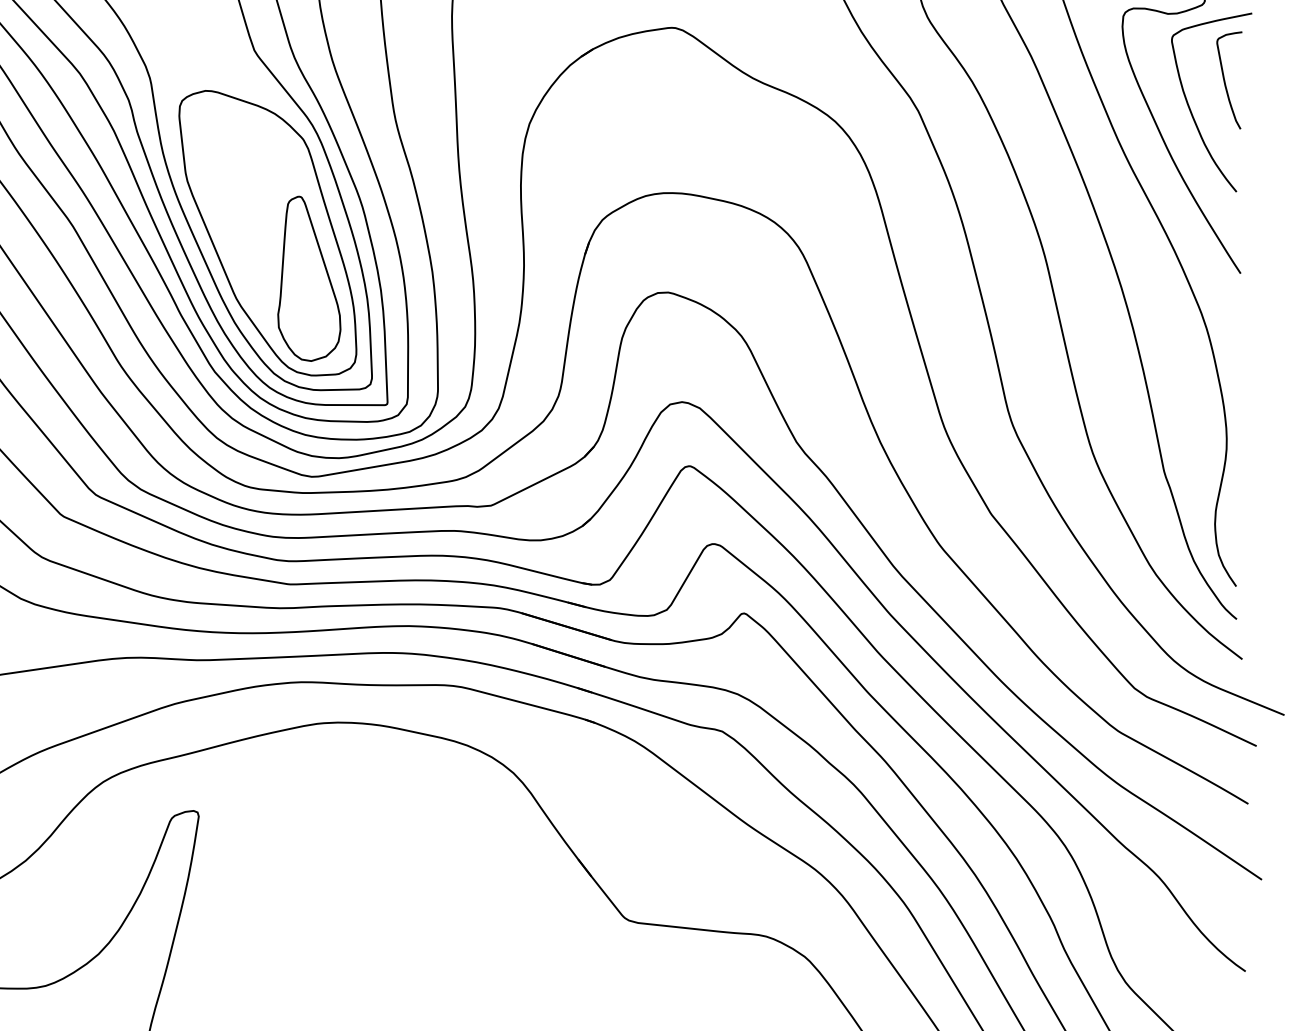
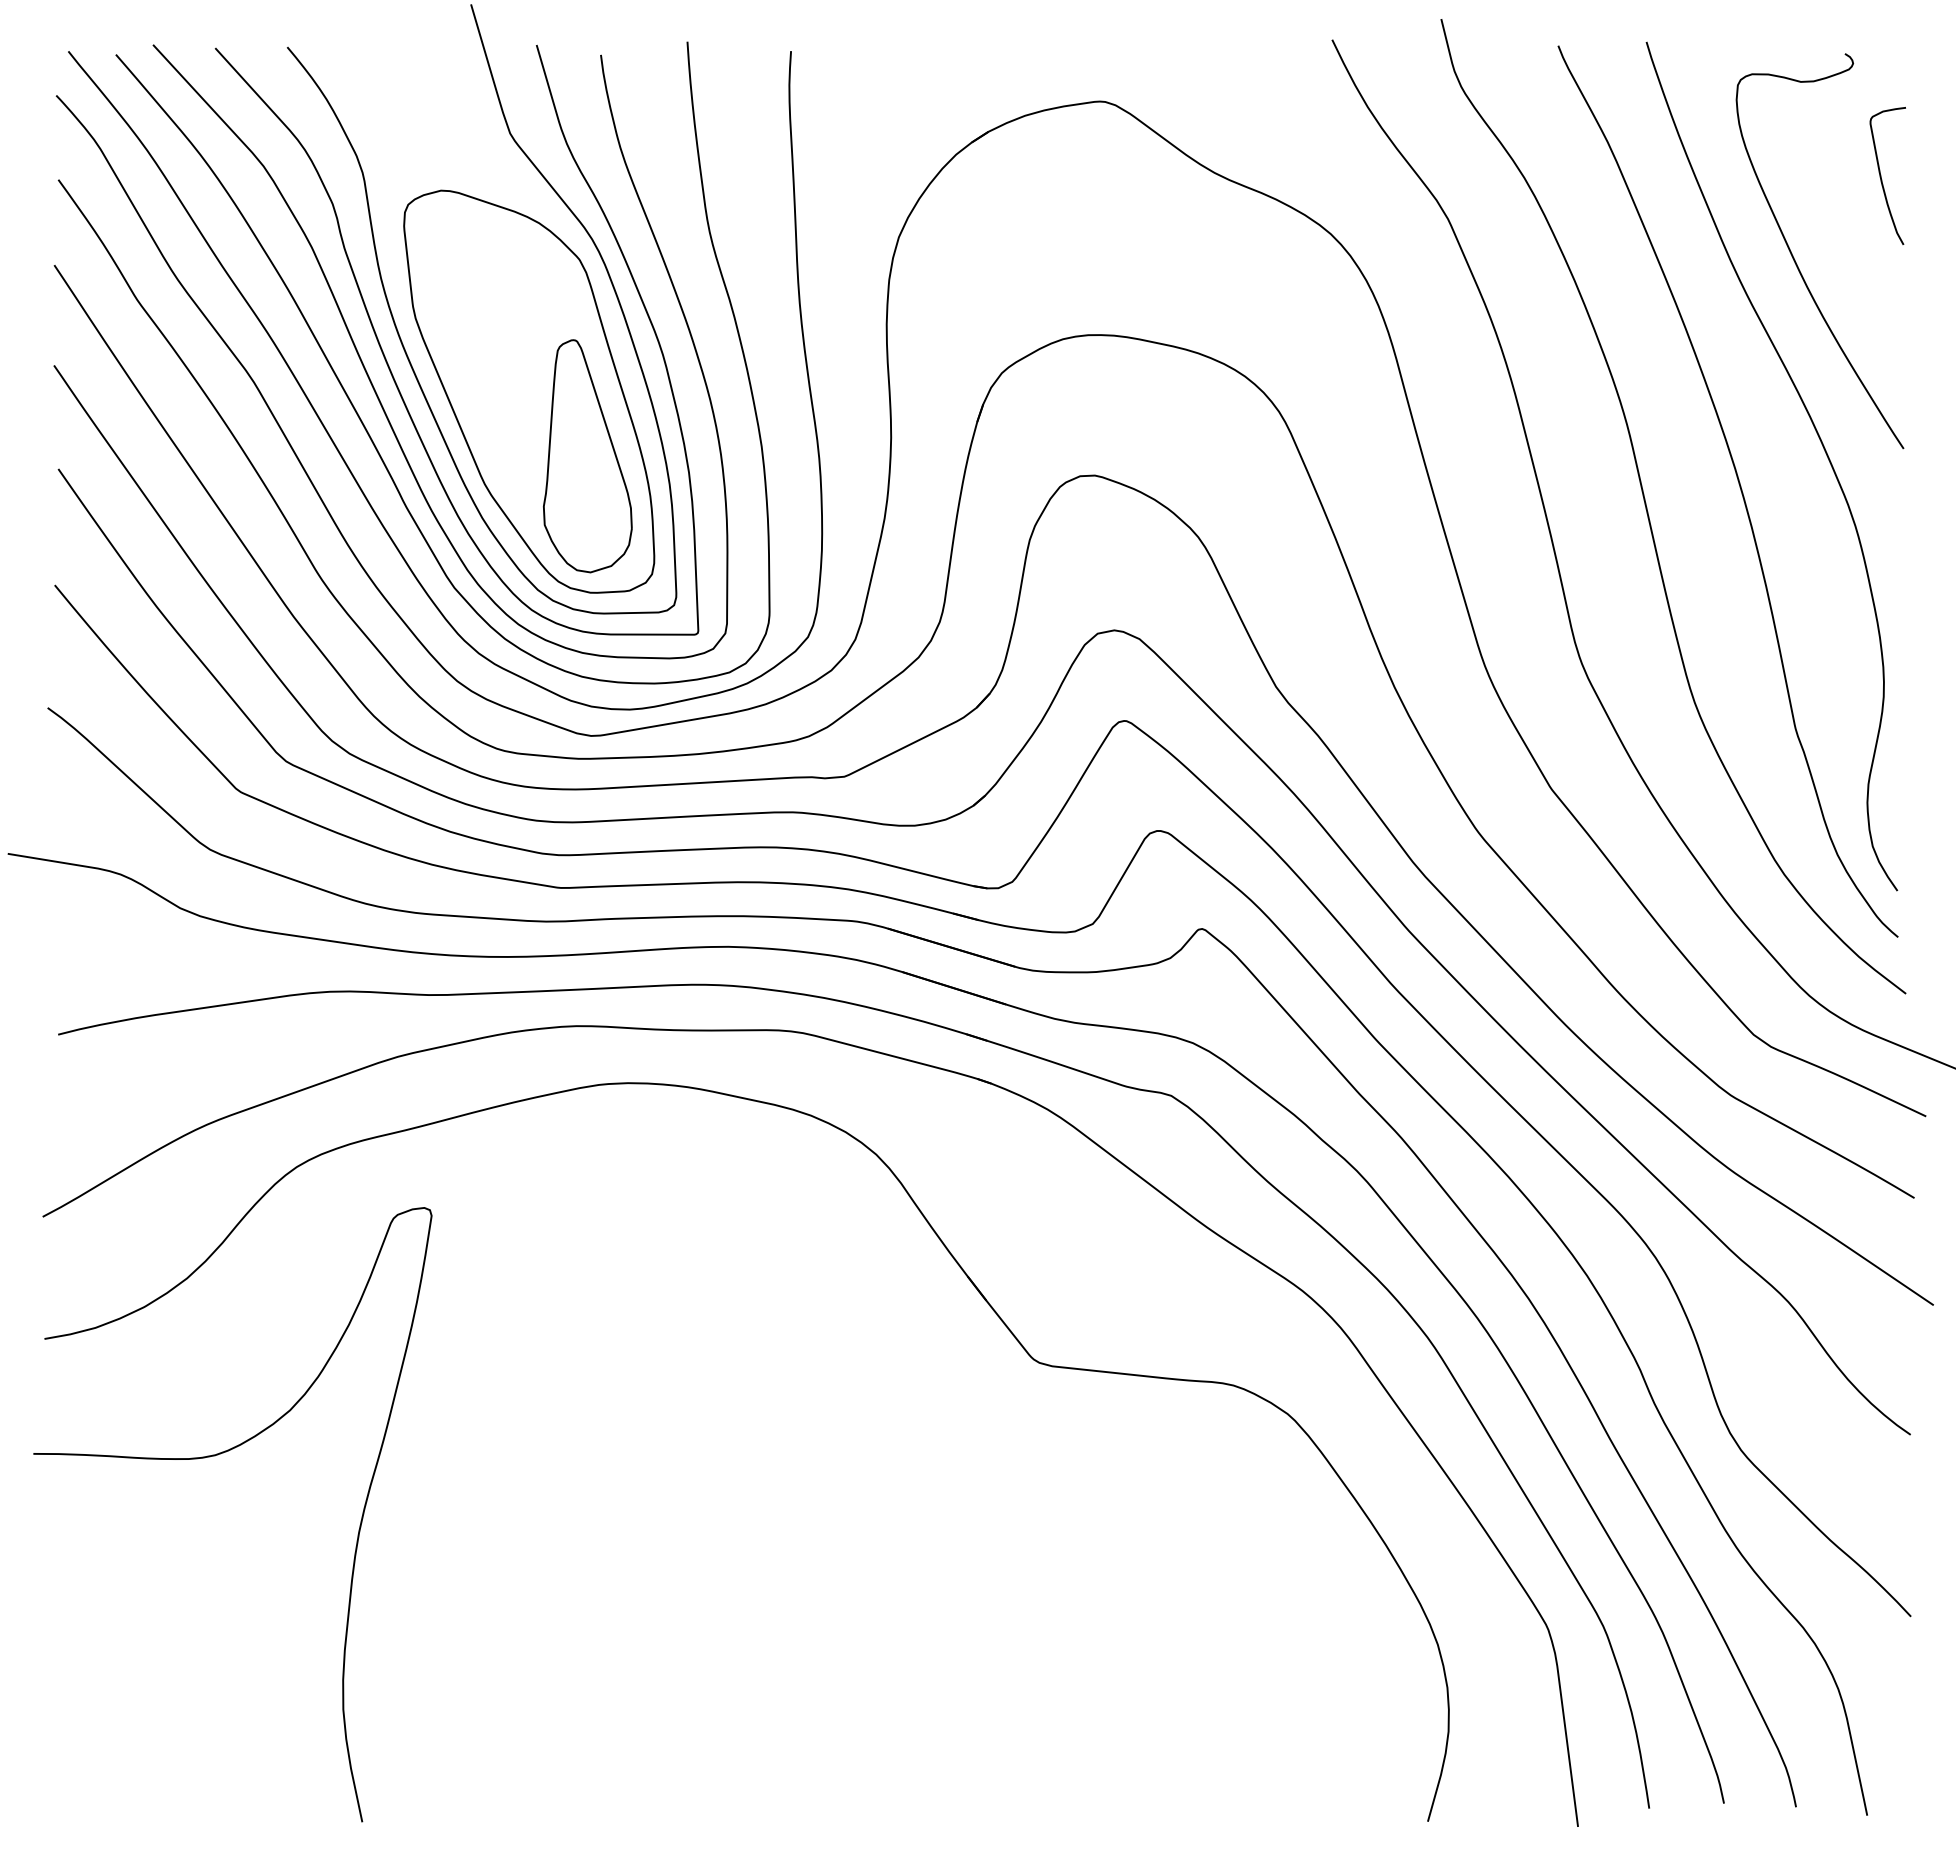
curve: (1191, 109) -> (1833, 217), removed

